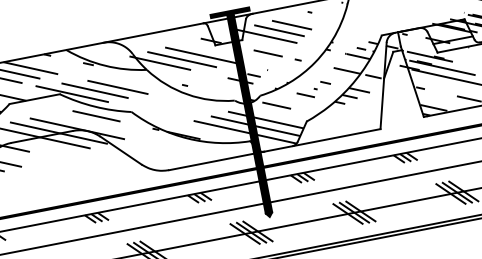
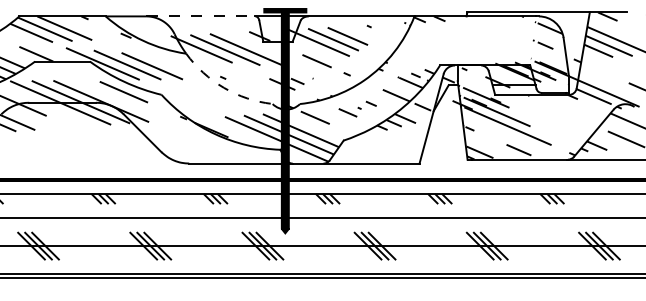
line: (153, 33) -> (200, 16), solid -> dashed
arc: (187, 94) -> (223, 87), solid -> dashed

